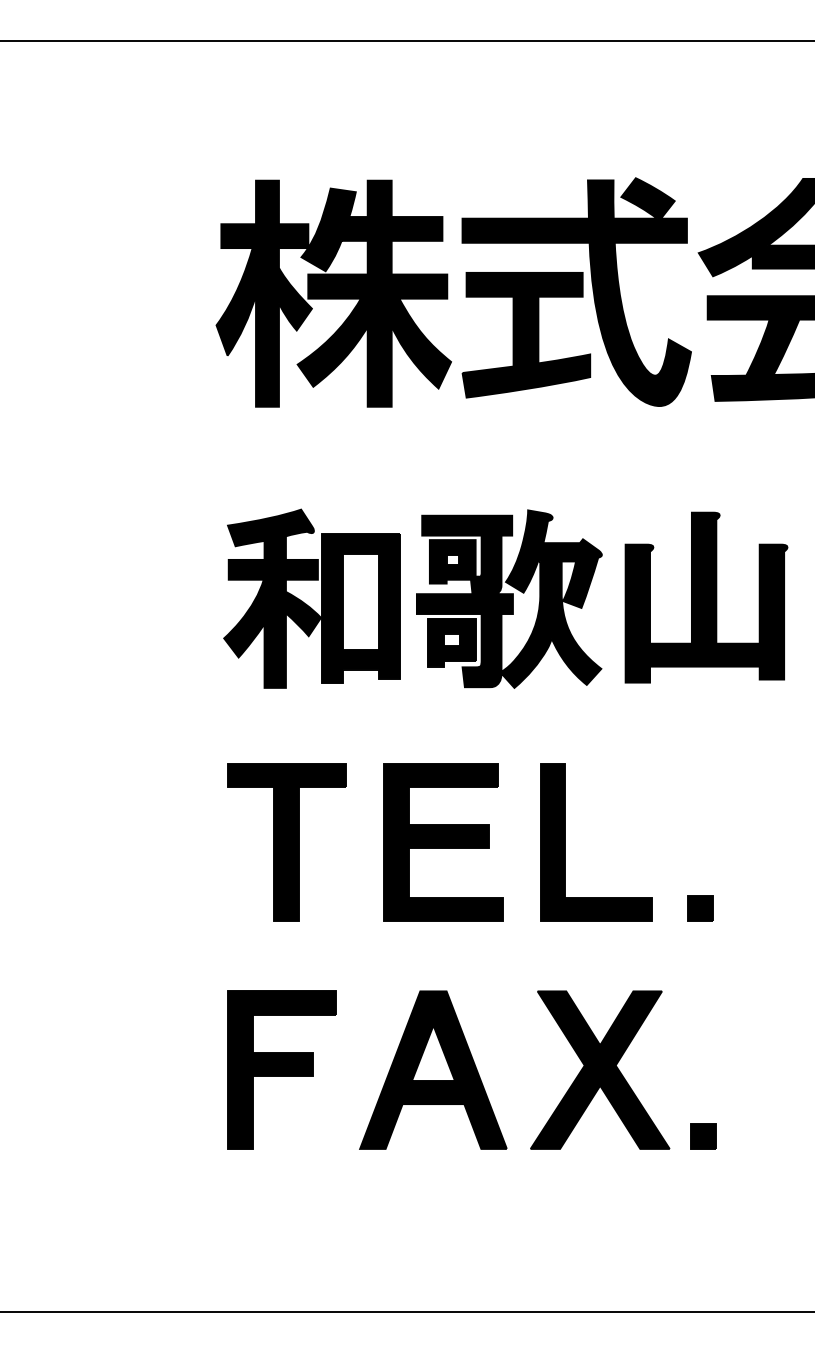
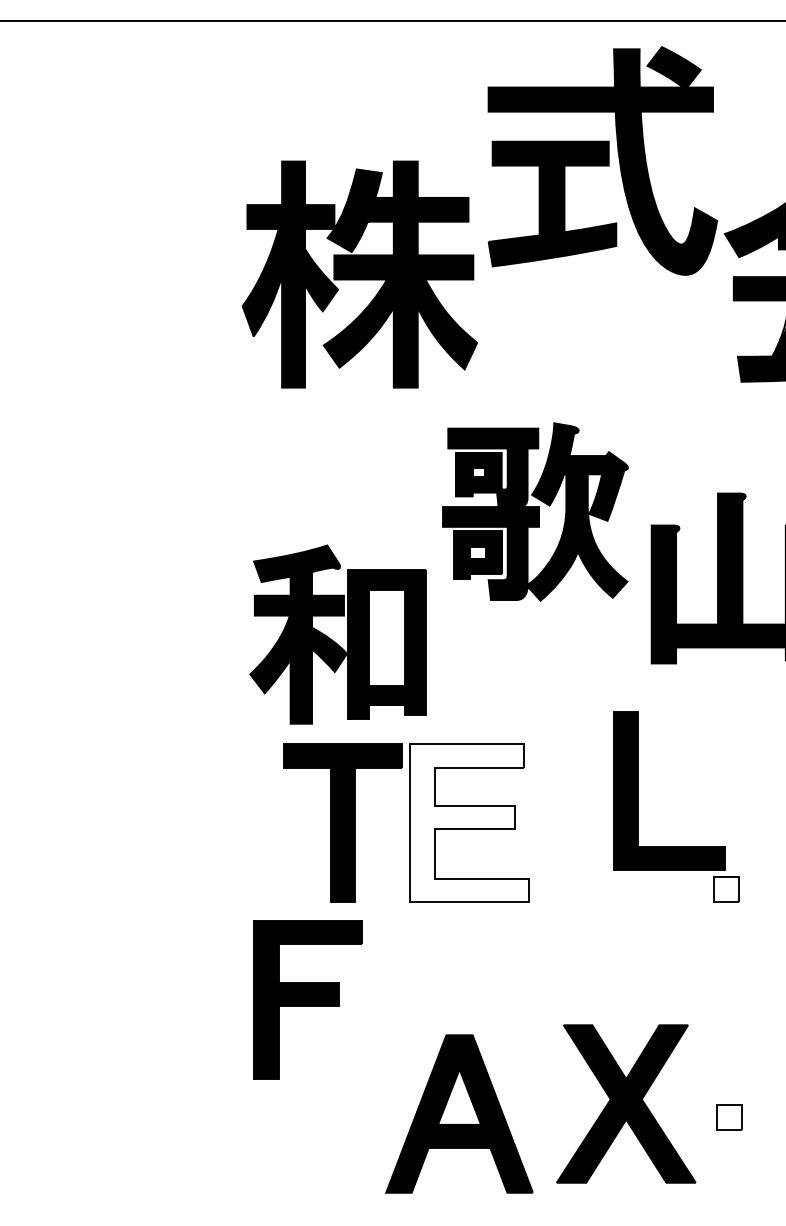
part: (576, 291) -> (602, 160), moved
part: (509, 598) -> (535, 511), moved
part: (306, 603) -> (332, 639), moved
part: (286, 842) -> (342, 823), moved
fill: (443, 842) -> (469, 823), removed
part: (565, 842) -> (638, 791), moved
fill: (700, 908) -> (726, 889), removed
part: (281, 1069) -> (307, 999), moved
part: (433, 1069) -> (459, 1113), moved
part: (600, 1069) -> (626, 1103), moved
fill: (703, 1136) -> (729, 1117), removed

